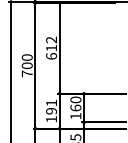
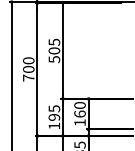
text: (51, 47) -> (54, 50), 612 -> 505
text: (51, 102) -> (54, 108), 191 -> 195

